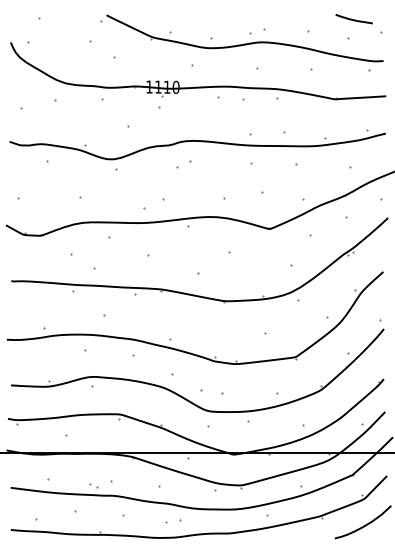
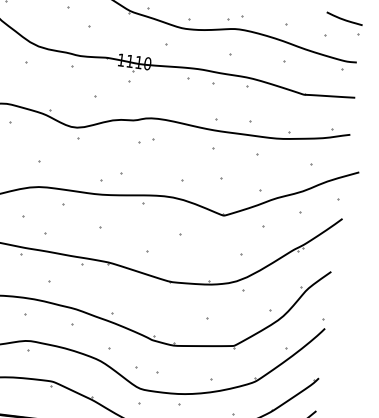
curve: (353, 19) -> (343, 19), moved

